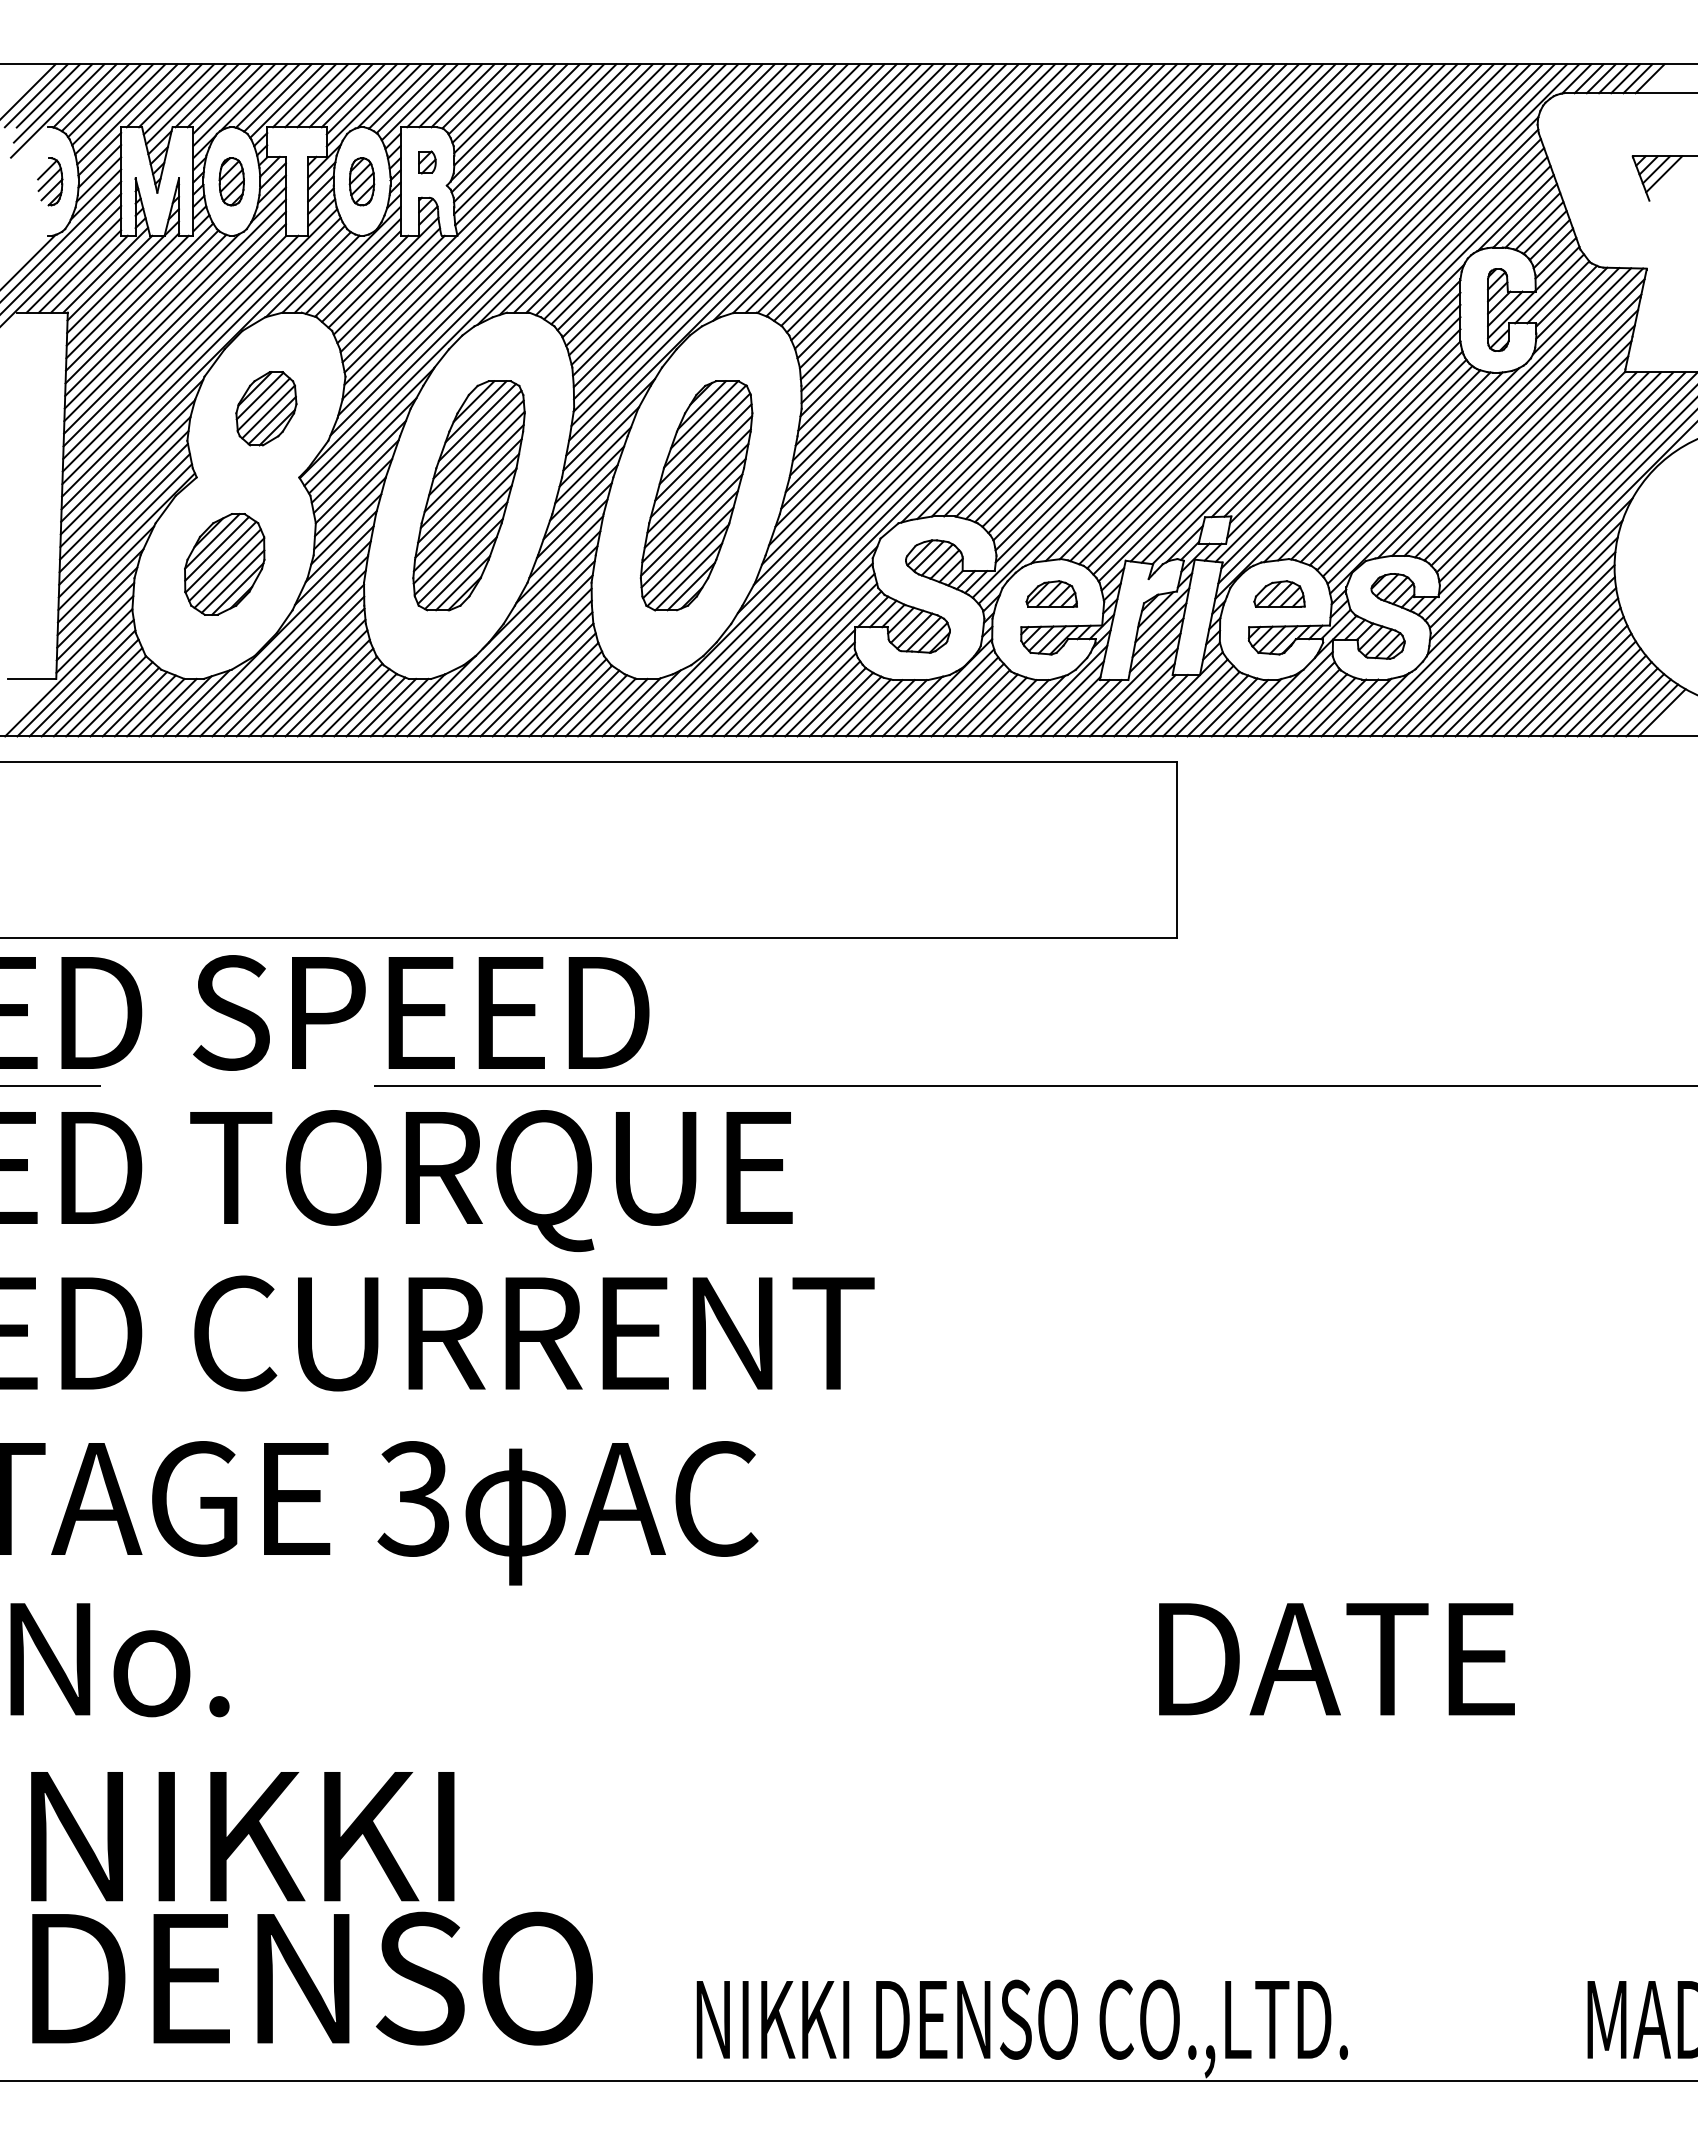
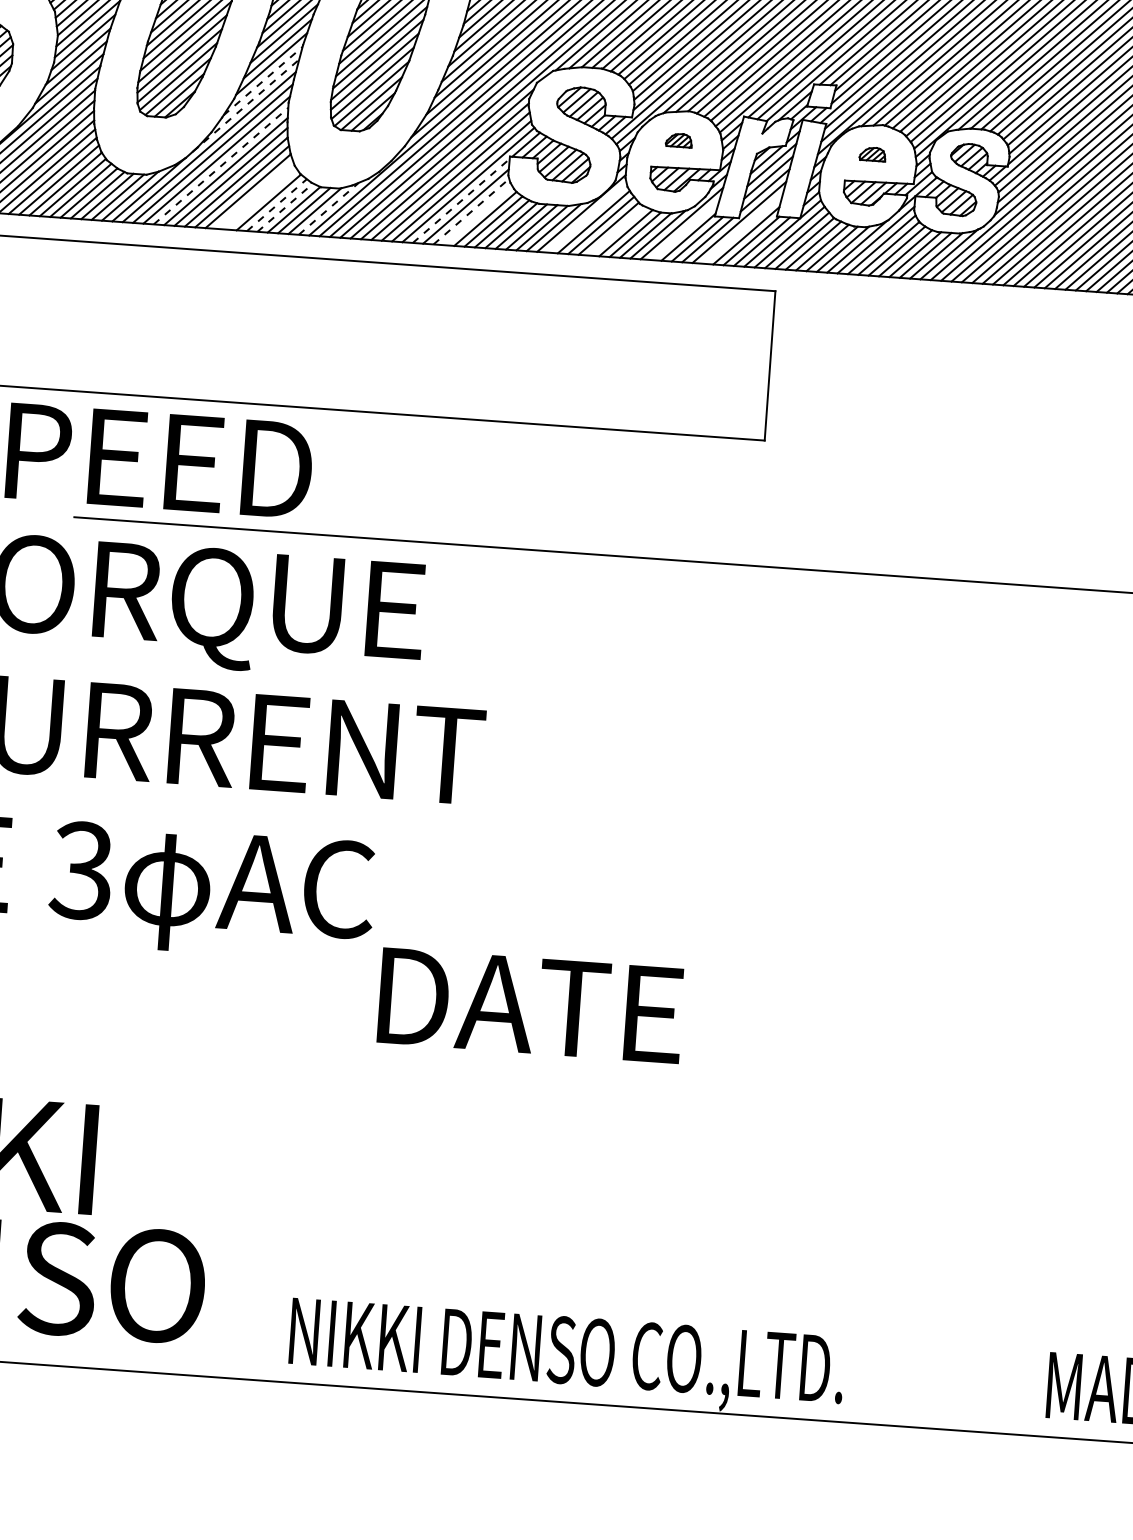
line: (560, 559) -> (263, 81), solid -> dashed
line: (541, 589) -> (245, 105), solid -> dashed
part: (1051, 593) -> (678, 139), size x0.6
part: (1279, 593) -> (872, 153), size x0.6
line: (518, 662) -> (221, 166), solid -> dashed
line: (802, 682) -> (461, 200), solid -> dashed
line: (950, 692) -> (587, 217), removed
line: (1133, 692) -> (742, 229), removed
line: (559, 693) -> (254, 194), removed
line: (814, 694) -> (471, 211), solid -> dashed
line: (567, 697) -> (261, 198), removed
line: (822, 698) -> (477, 215), removed
line: (1066, 698) -> (685, 230), removed
line: (586, 703) -> (276, 205), solid -> dashed
line: (647, 703) -> (328, 208), solid -> dashed
line: (596, 705) -> (285, 207), solid -> dashed
line: (986, 705) -> (616, 231), removed
text: (1336, 1659) -> (530, 1005), moved

